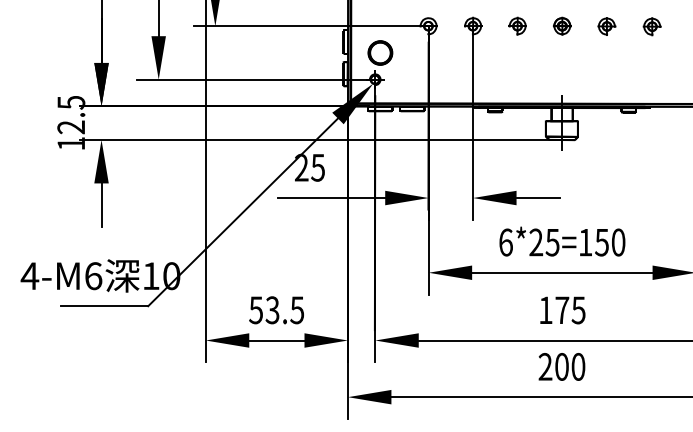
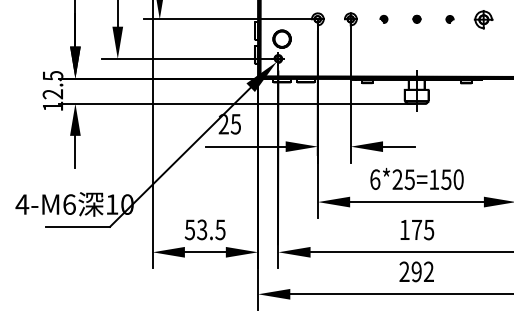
part: (517, 26) -> (383, 19), size x0.6
part: (561, 26) -> (416, 19), size x0.6
part: (606, 26) -> (449, 19), size x0.6
part: (652, 26) -> (483, 19), size x1.4
text: (569, 366) -> (422, 271), 200 -> 292

